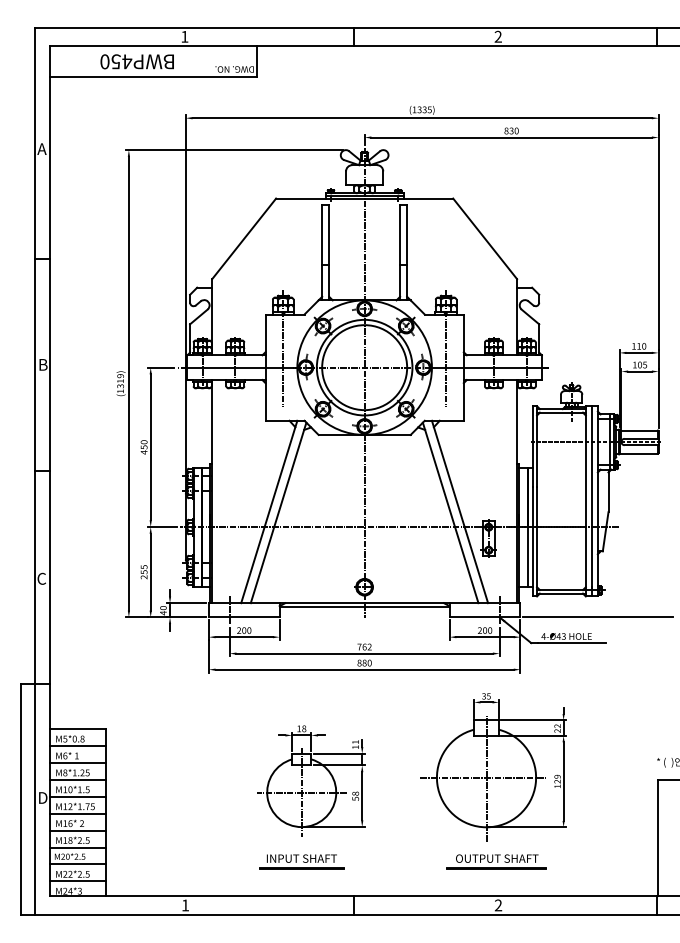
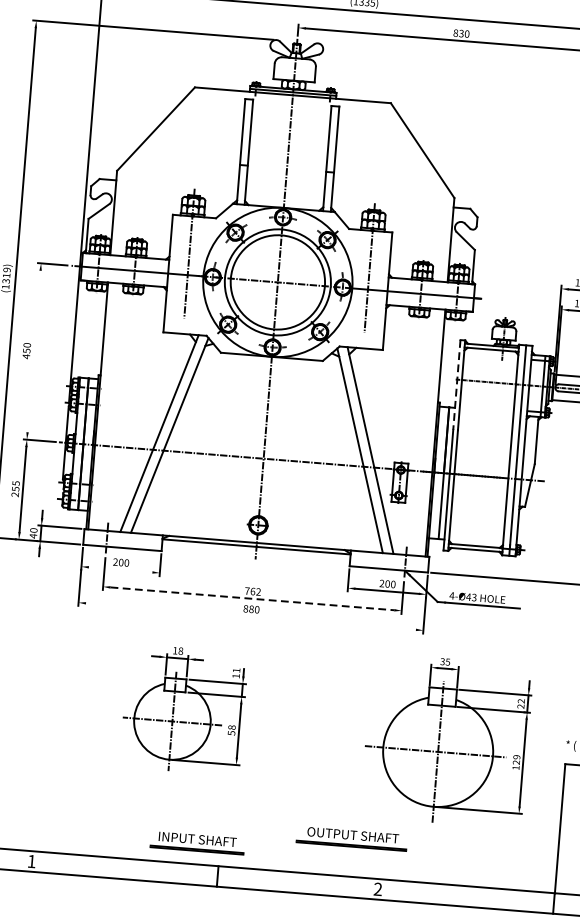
line: (532, 446) -> (456, 384), solid -> dashed
line: (150, 447) -> (33, 351), removed
line: (243, 637) -> (119, 570), removed
line: (365, 653) -> (253, 598), solid -> dashed
line: (364, 669) -> (250, 616), removed
part: (493, 767) -> (446, 741), moved
part: (311, 780) -> (184, 709), moved
part: (301, 861) -> (196, 842), moved
part: (496, 861) -> (352, 838), moved

